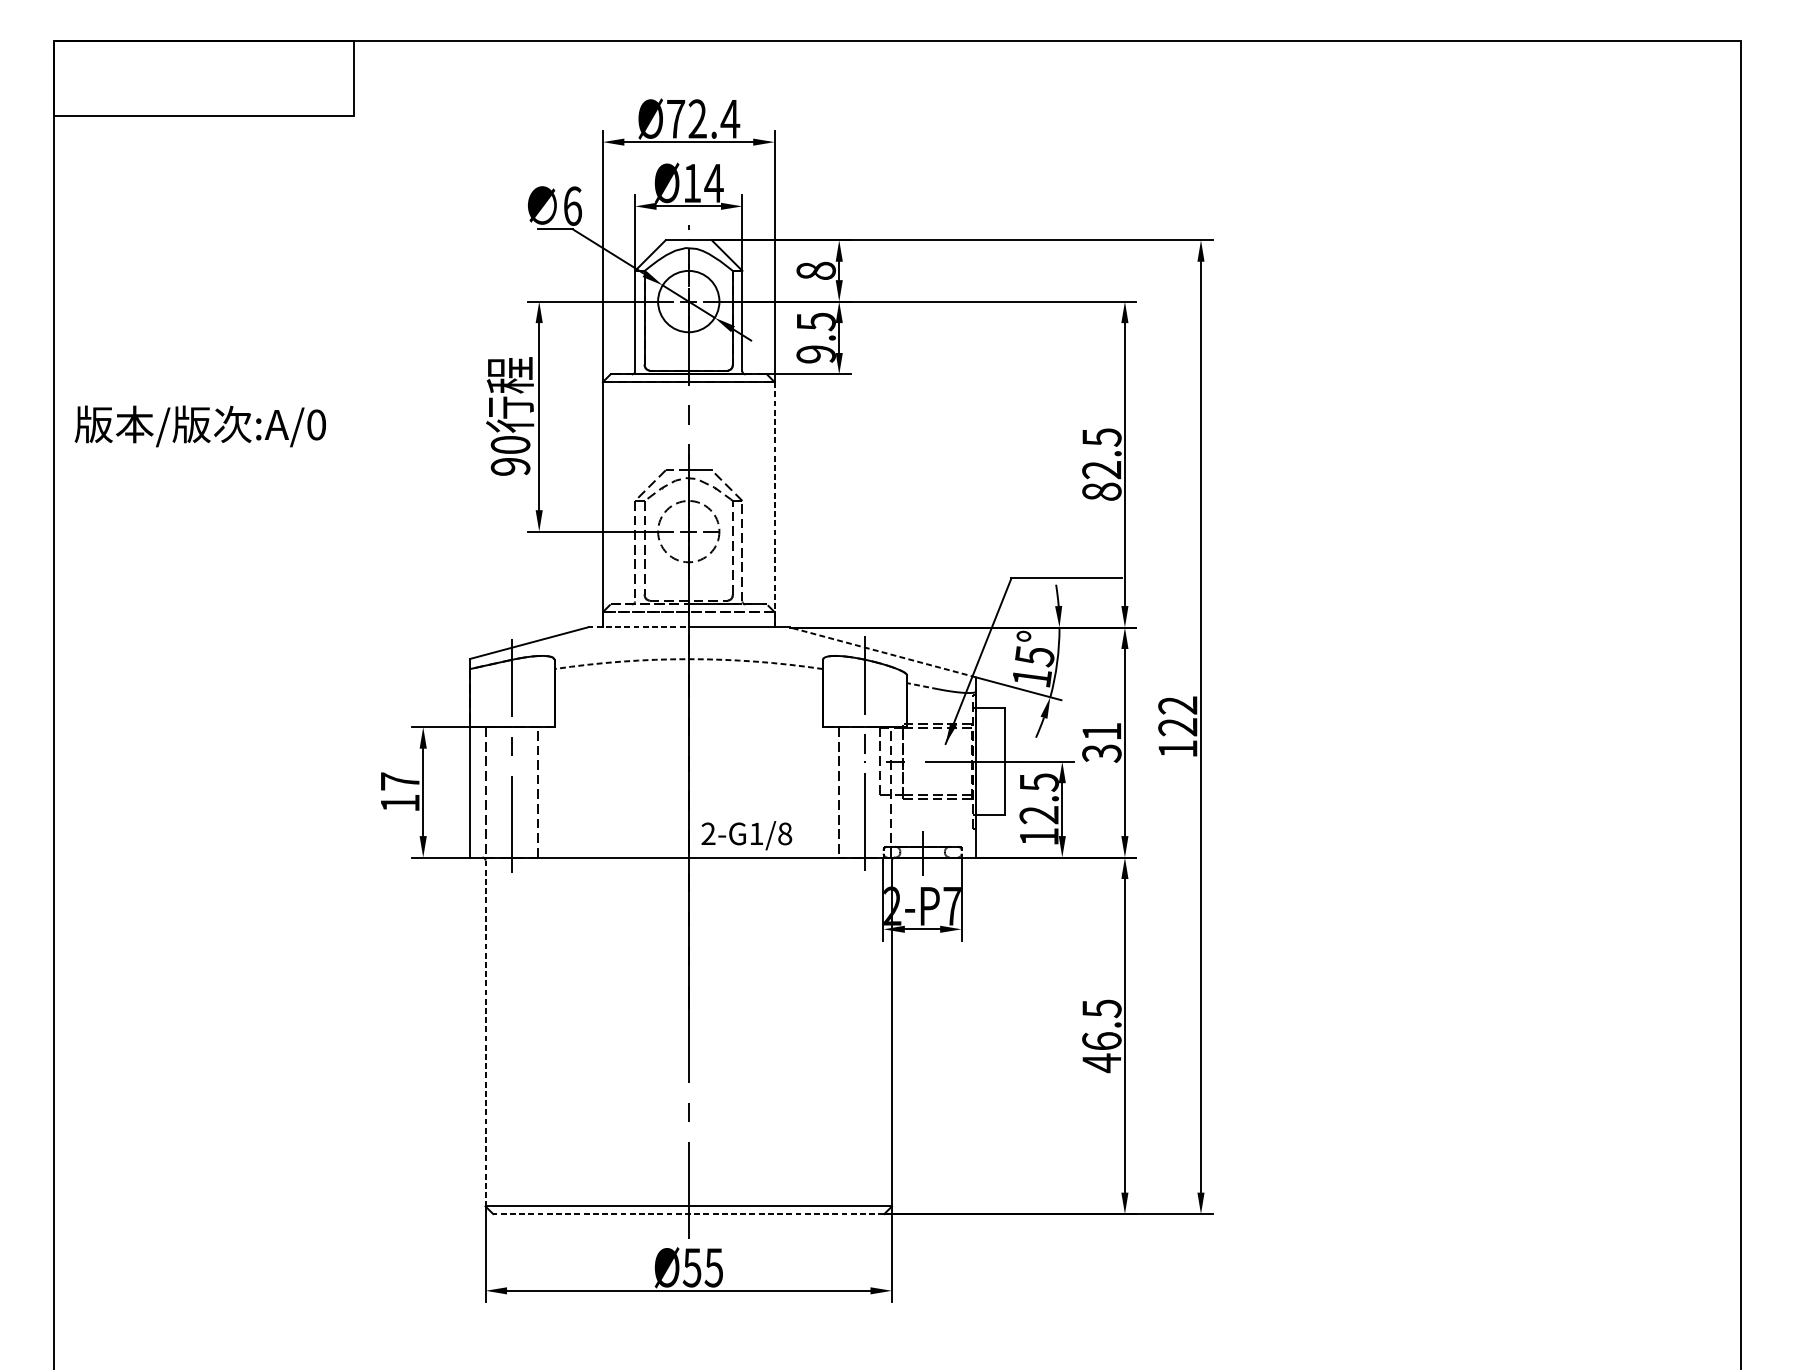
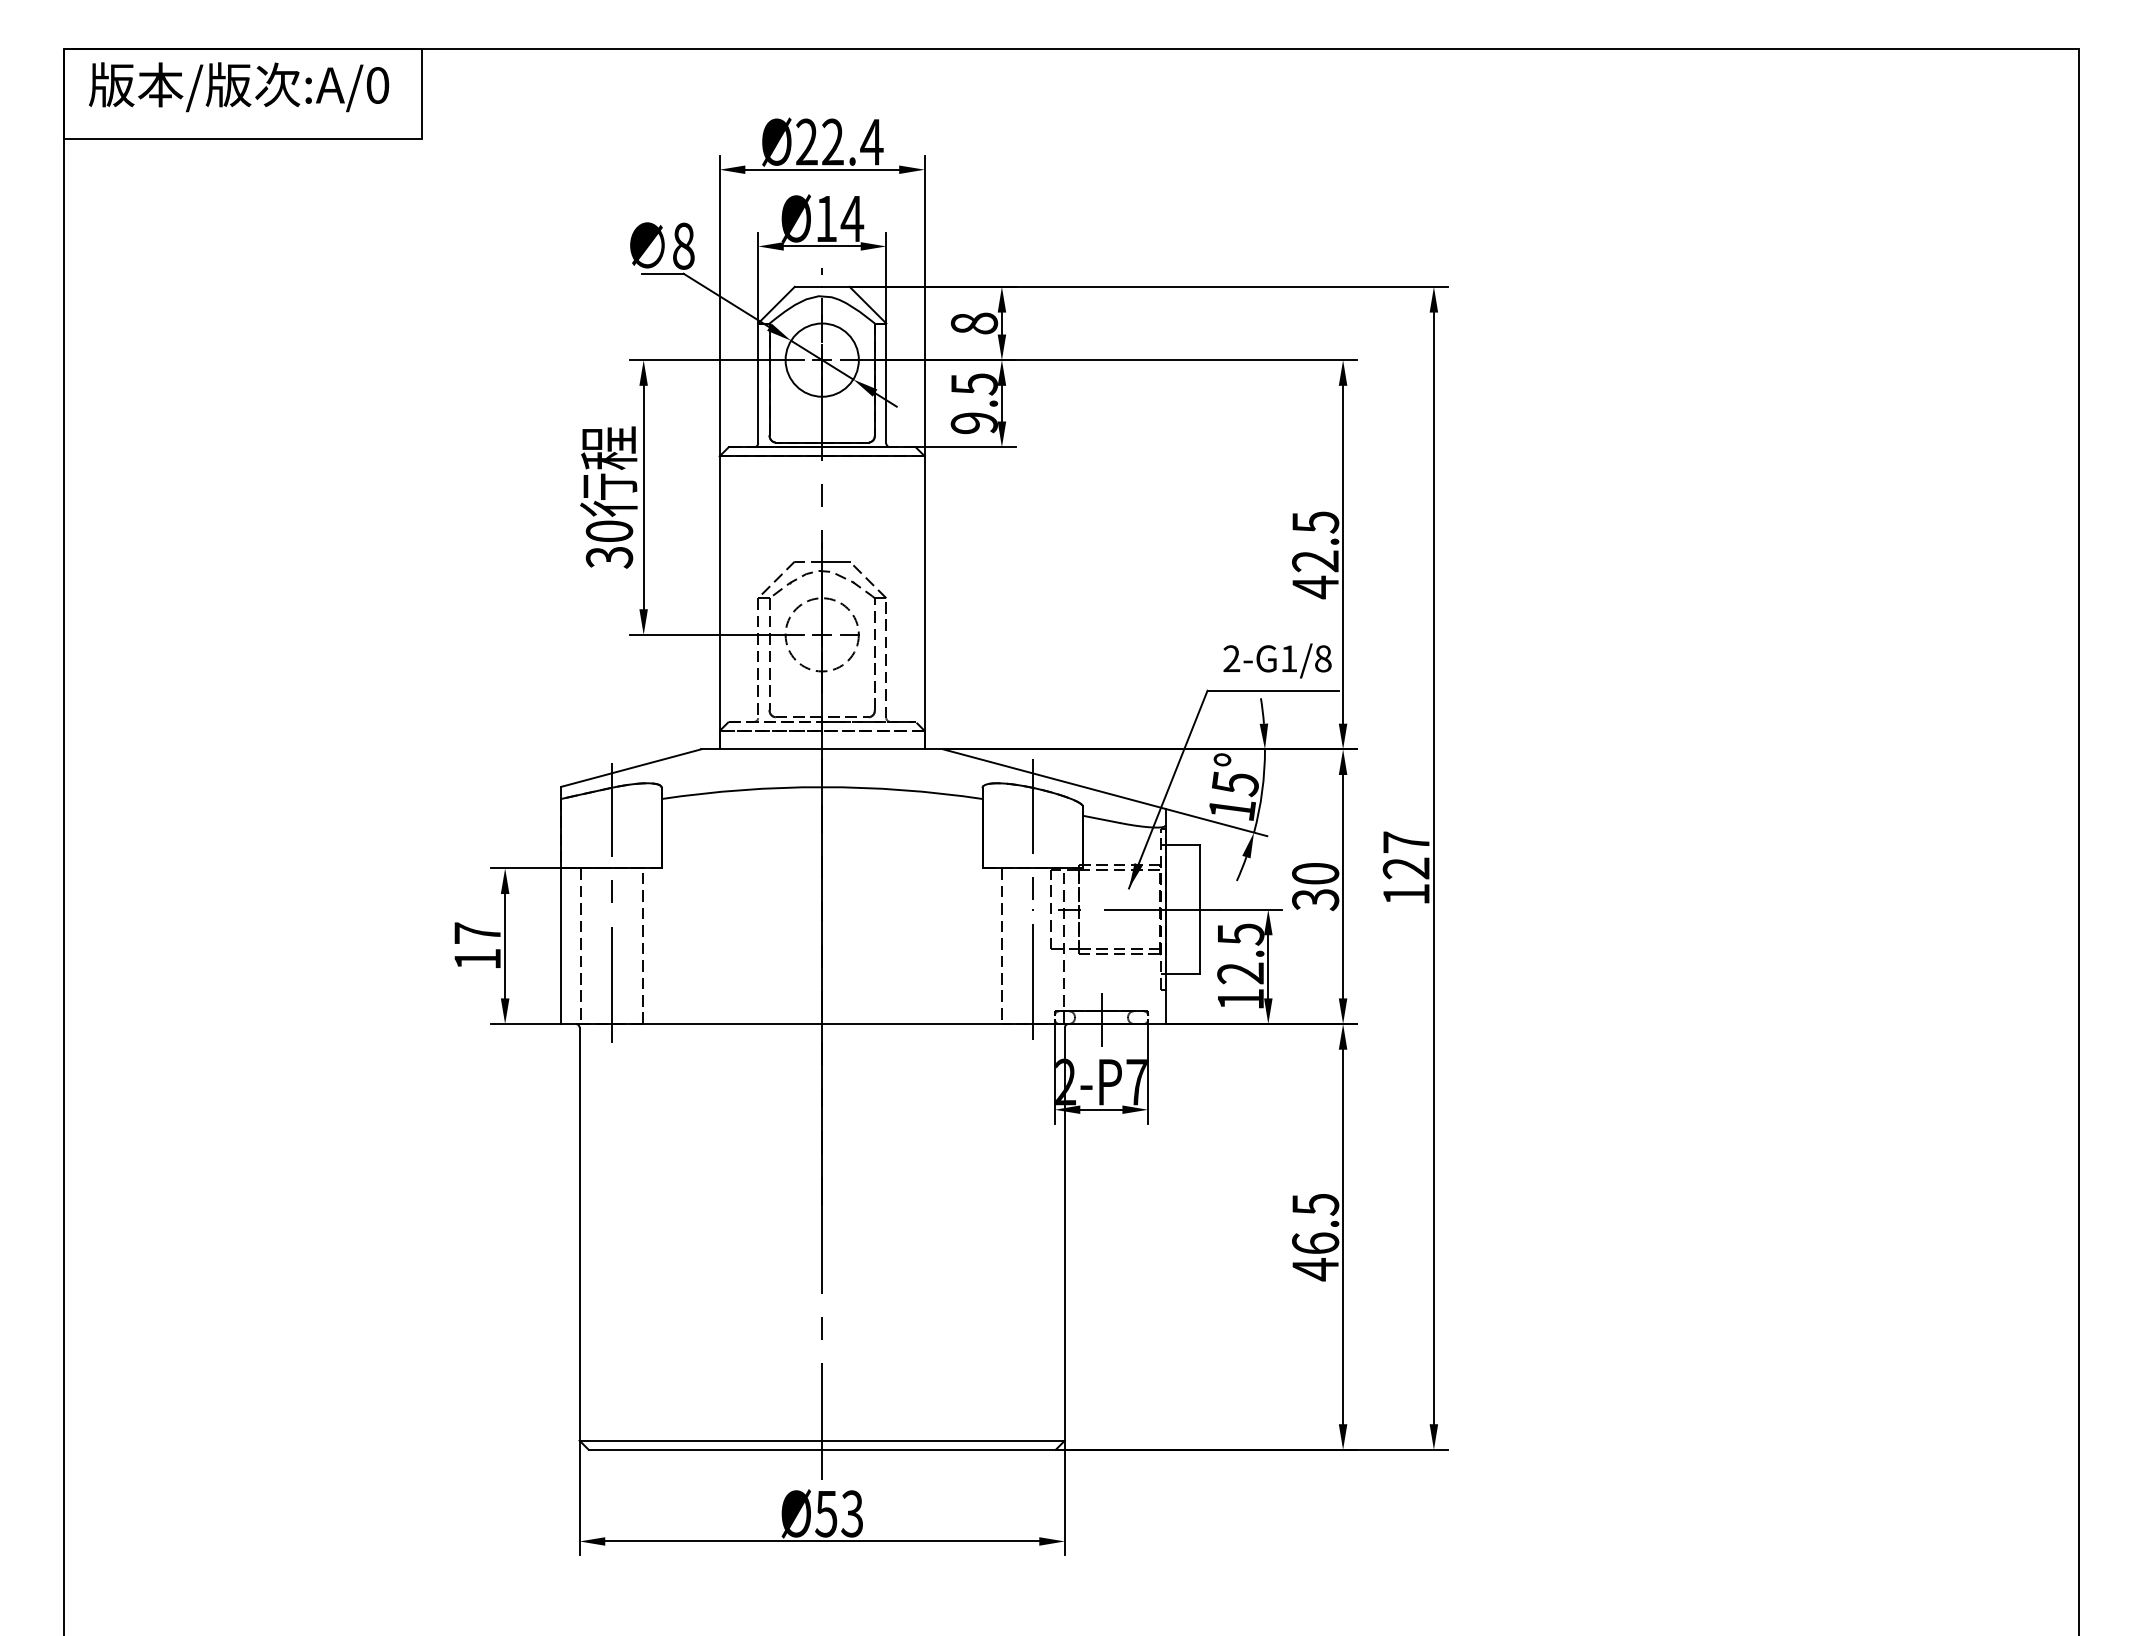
text: (675, 118) -> (806, 141), Ø72.4 -> Ø22.4
text: (572, 205) -> (683, 245), 6 -> 8
text: (200, 426) -> (239, 87), moved
text: (510, 466) -> (609, 557), 90 -> 30
text: (1101, 491) -> (1315, 587), 82.5 -> 42.5
line: (774, 504) -> (924, 602), dashed -> solid
line: (638, 627) -> (762, 749), dashed -> solid
line: (882, 652) -> (1053, 779), dashed -> solid
arc: (688, 659) -> (822, 787), dashed -> solid
line: (922, 686) -> (1101, 819), dashed -> solid
text: (1177, 705) -> (1405, 842), 122 -> 127
text: (1101, 731) -> (1315, 873), 31 -> 30
text: (746, 835) -> (1277, 660), moved
line: (485, 1033) -> (579, 1234), dashed -> solid
line: (688, 1213) -> (822, 1449), dashed -> solid
text: (714, 1267) -> (852, 1513), Ø55 -> Ø53

